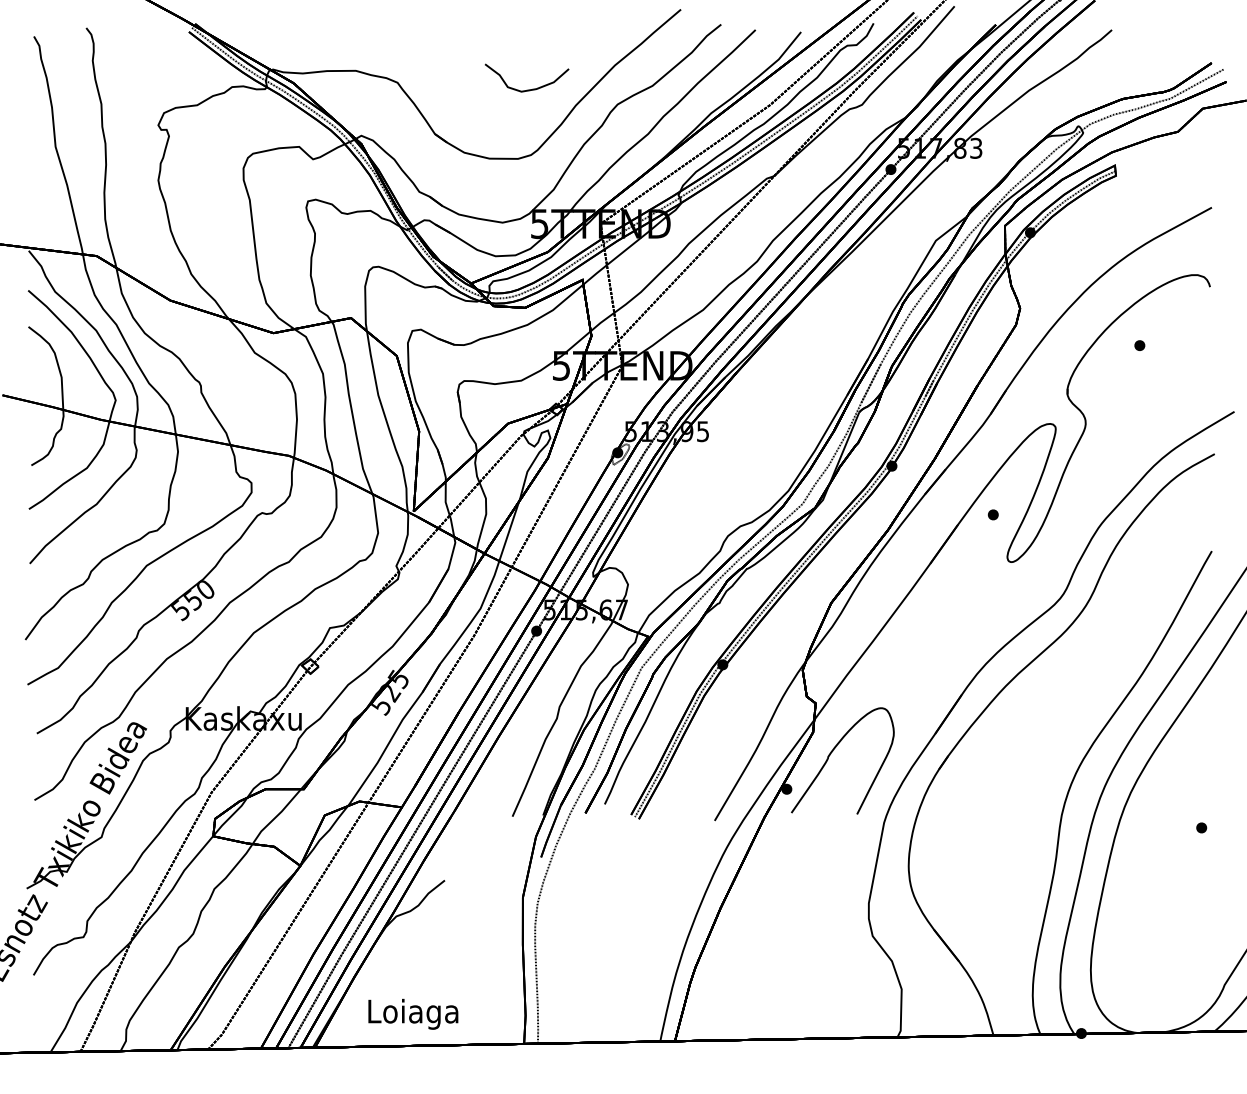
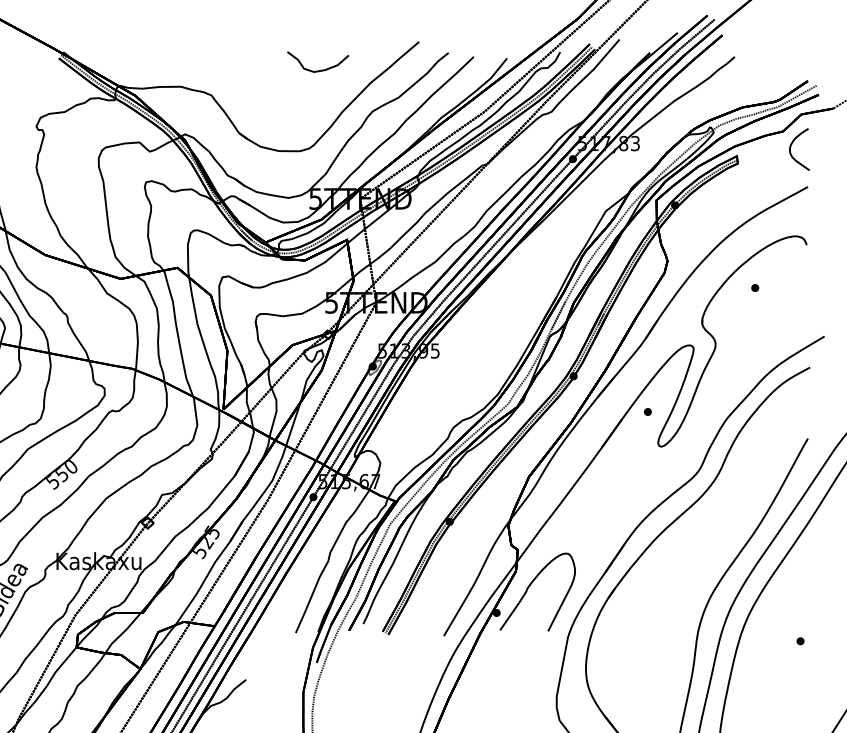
curve: (526, 89) -> (317, 70), moved
curve: (1188, 156) -> (790, 149), added

